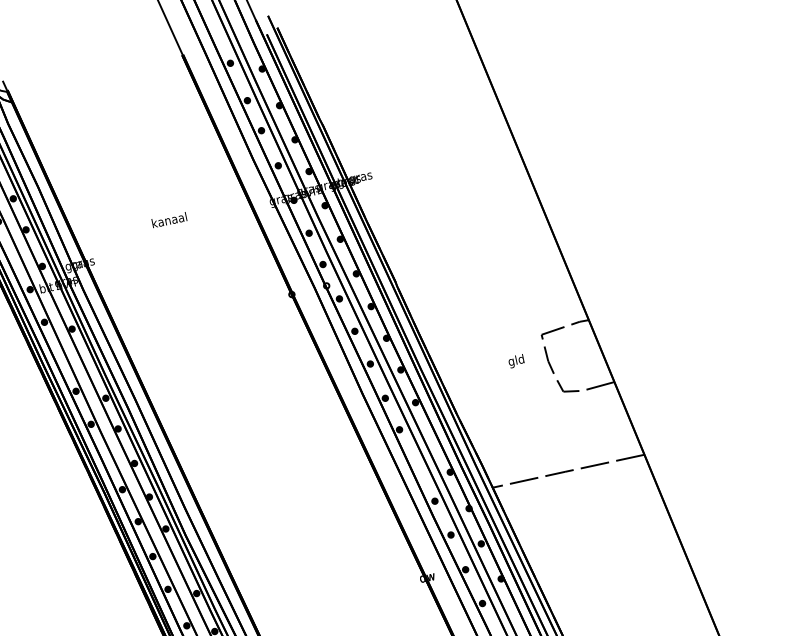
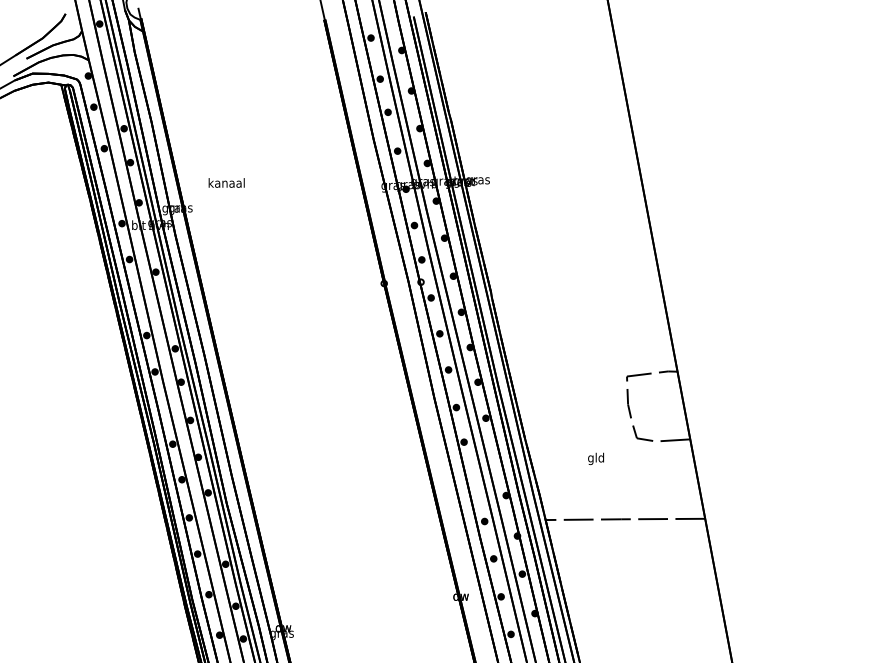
text: (169, 219) -> (226, 182), moved
text: (515, 361) -> (595, 458), moved

